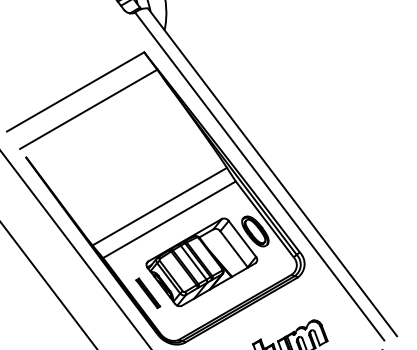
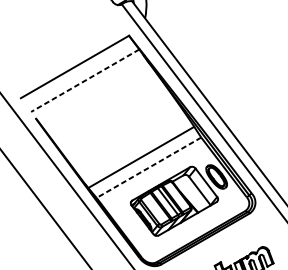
line: (88, 109) -> (85, 80), solid -> dashed
line: (169, 219) -> (148, 167), solid -> dashed
part: (148, 293) -> (132, 225), removed

